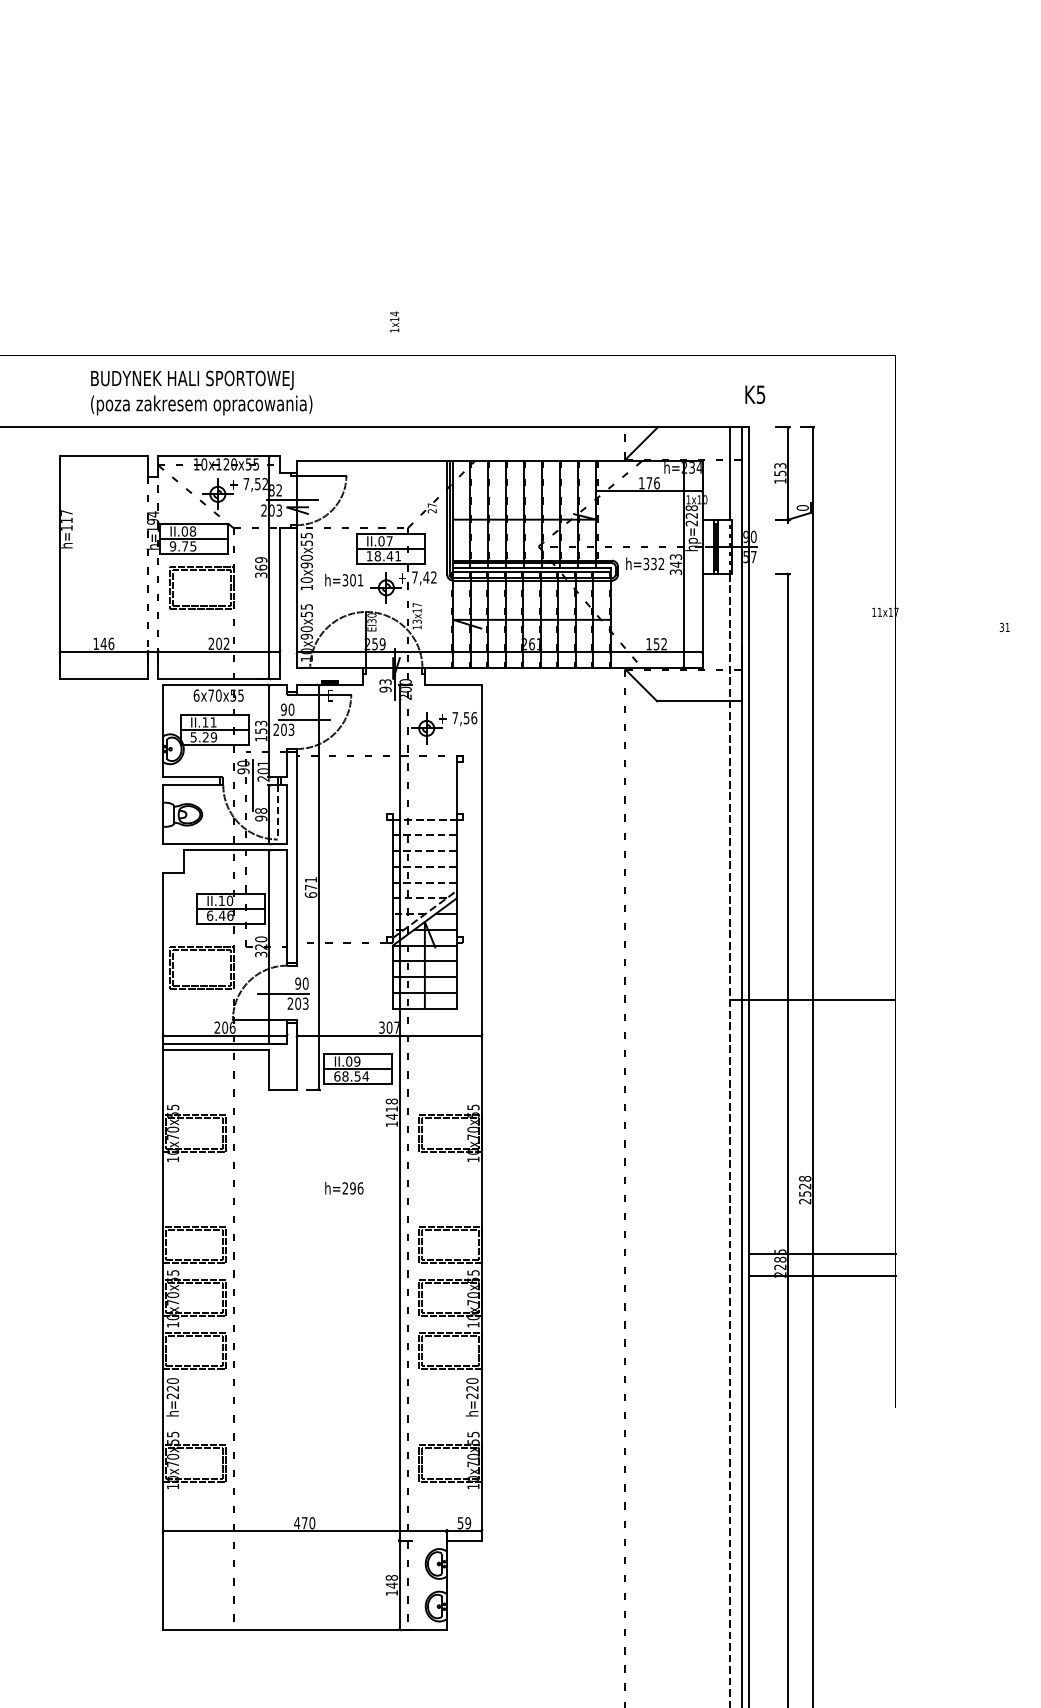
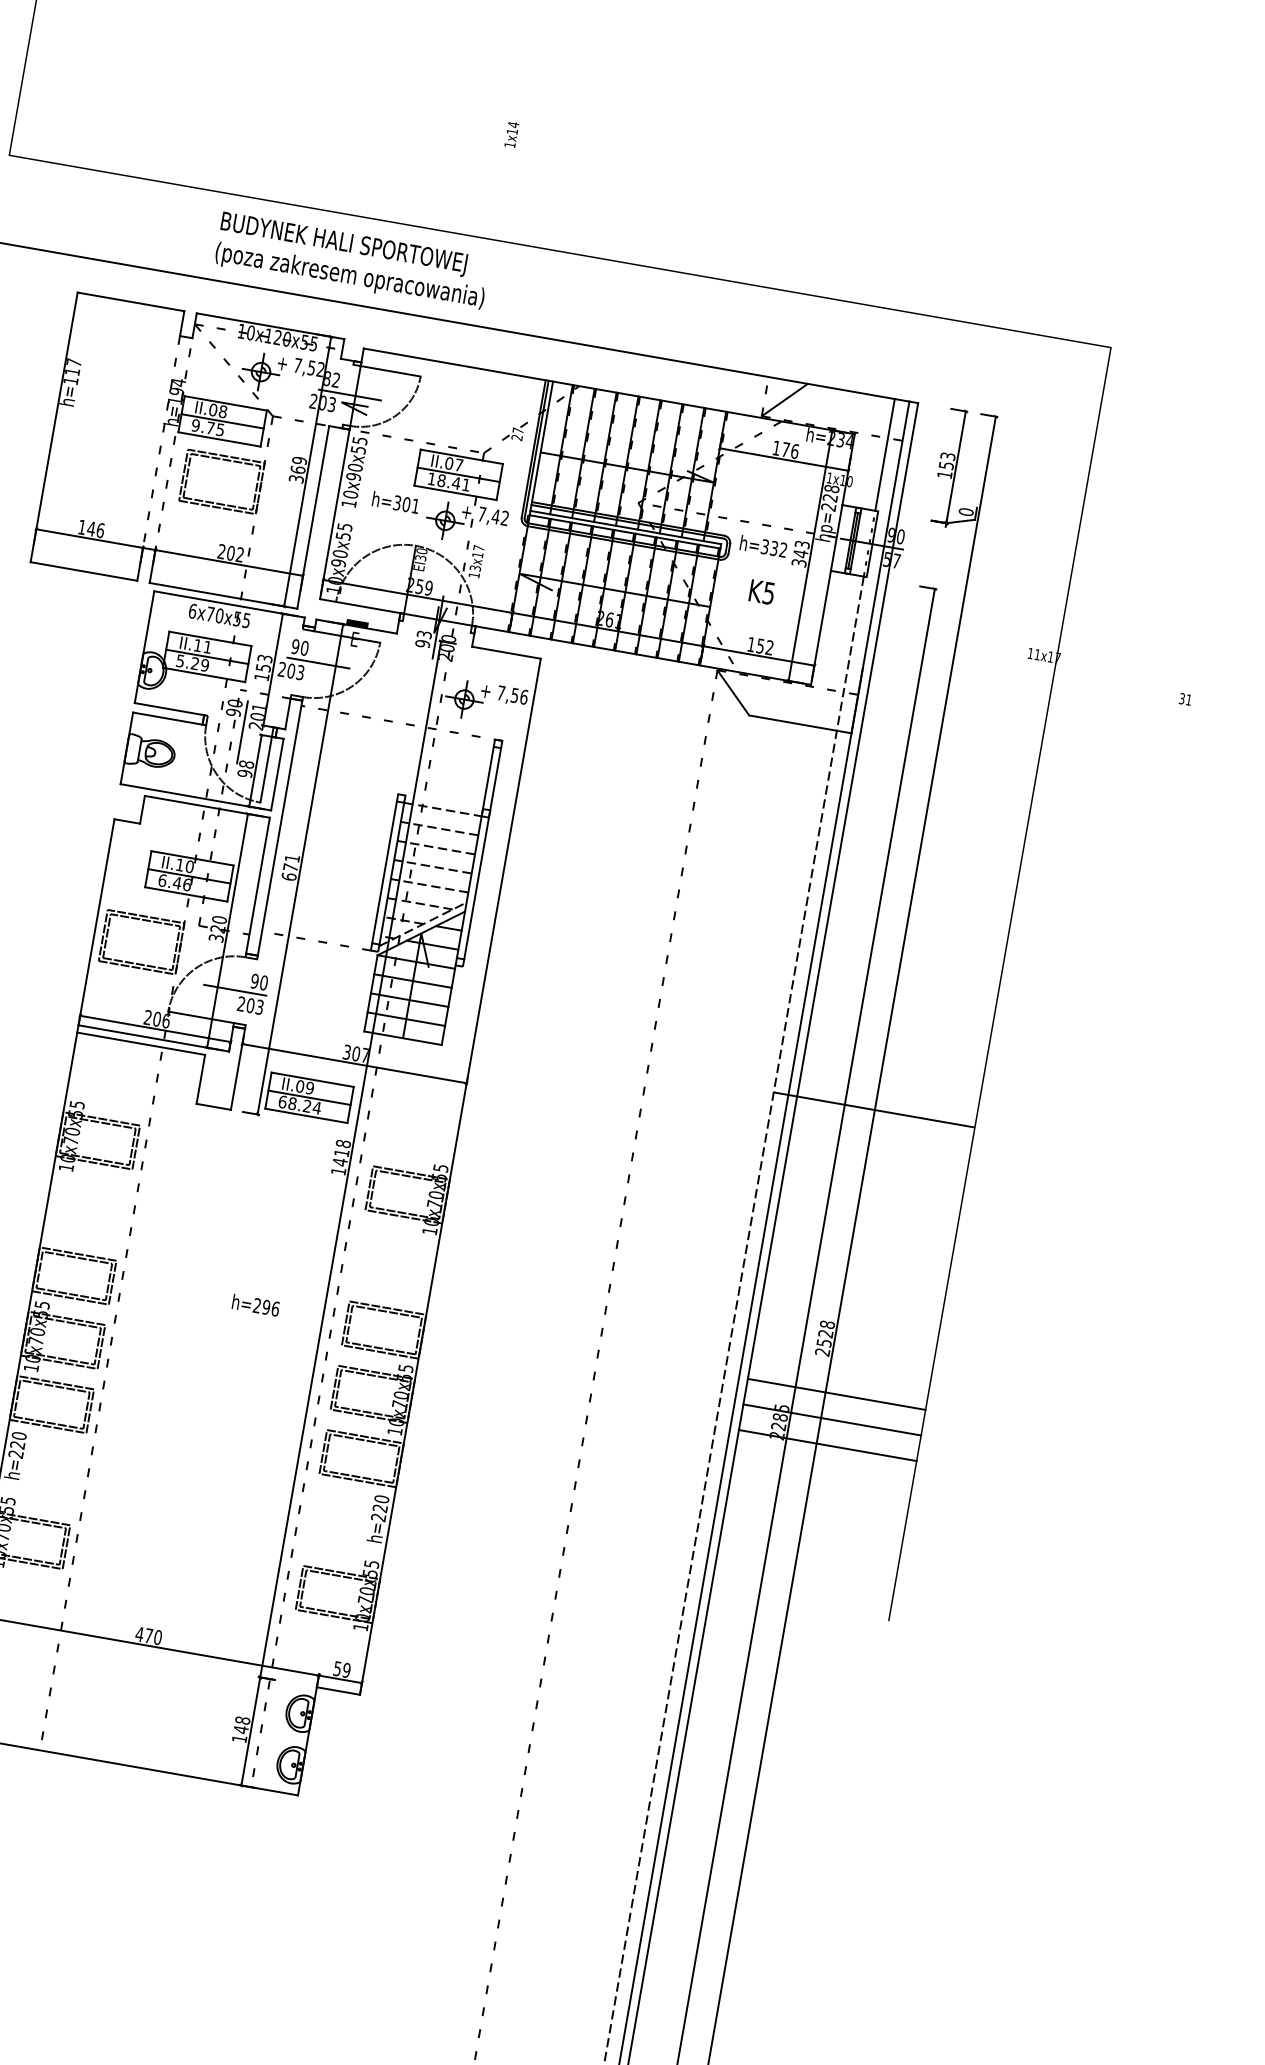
text: (394, 321) -> (511, 134), moved
text: (201, 392) -> (352, 260), moved
text: (755, 394) -> (762, 591), moved
line: (277, 812) -> (266, 769), dashed -> solid
line: (462, 849) -> (482, 853), added
line: (386, 877) -> (384, 871), added
text: (357, 1076) -> (307, 1106), 68.54 -> 68.24
text: (344, 1188) -> (256, 1305), moved
line: (821, 1233) -> (835, 1394), added

